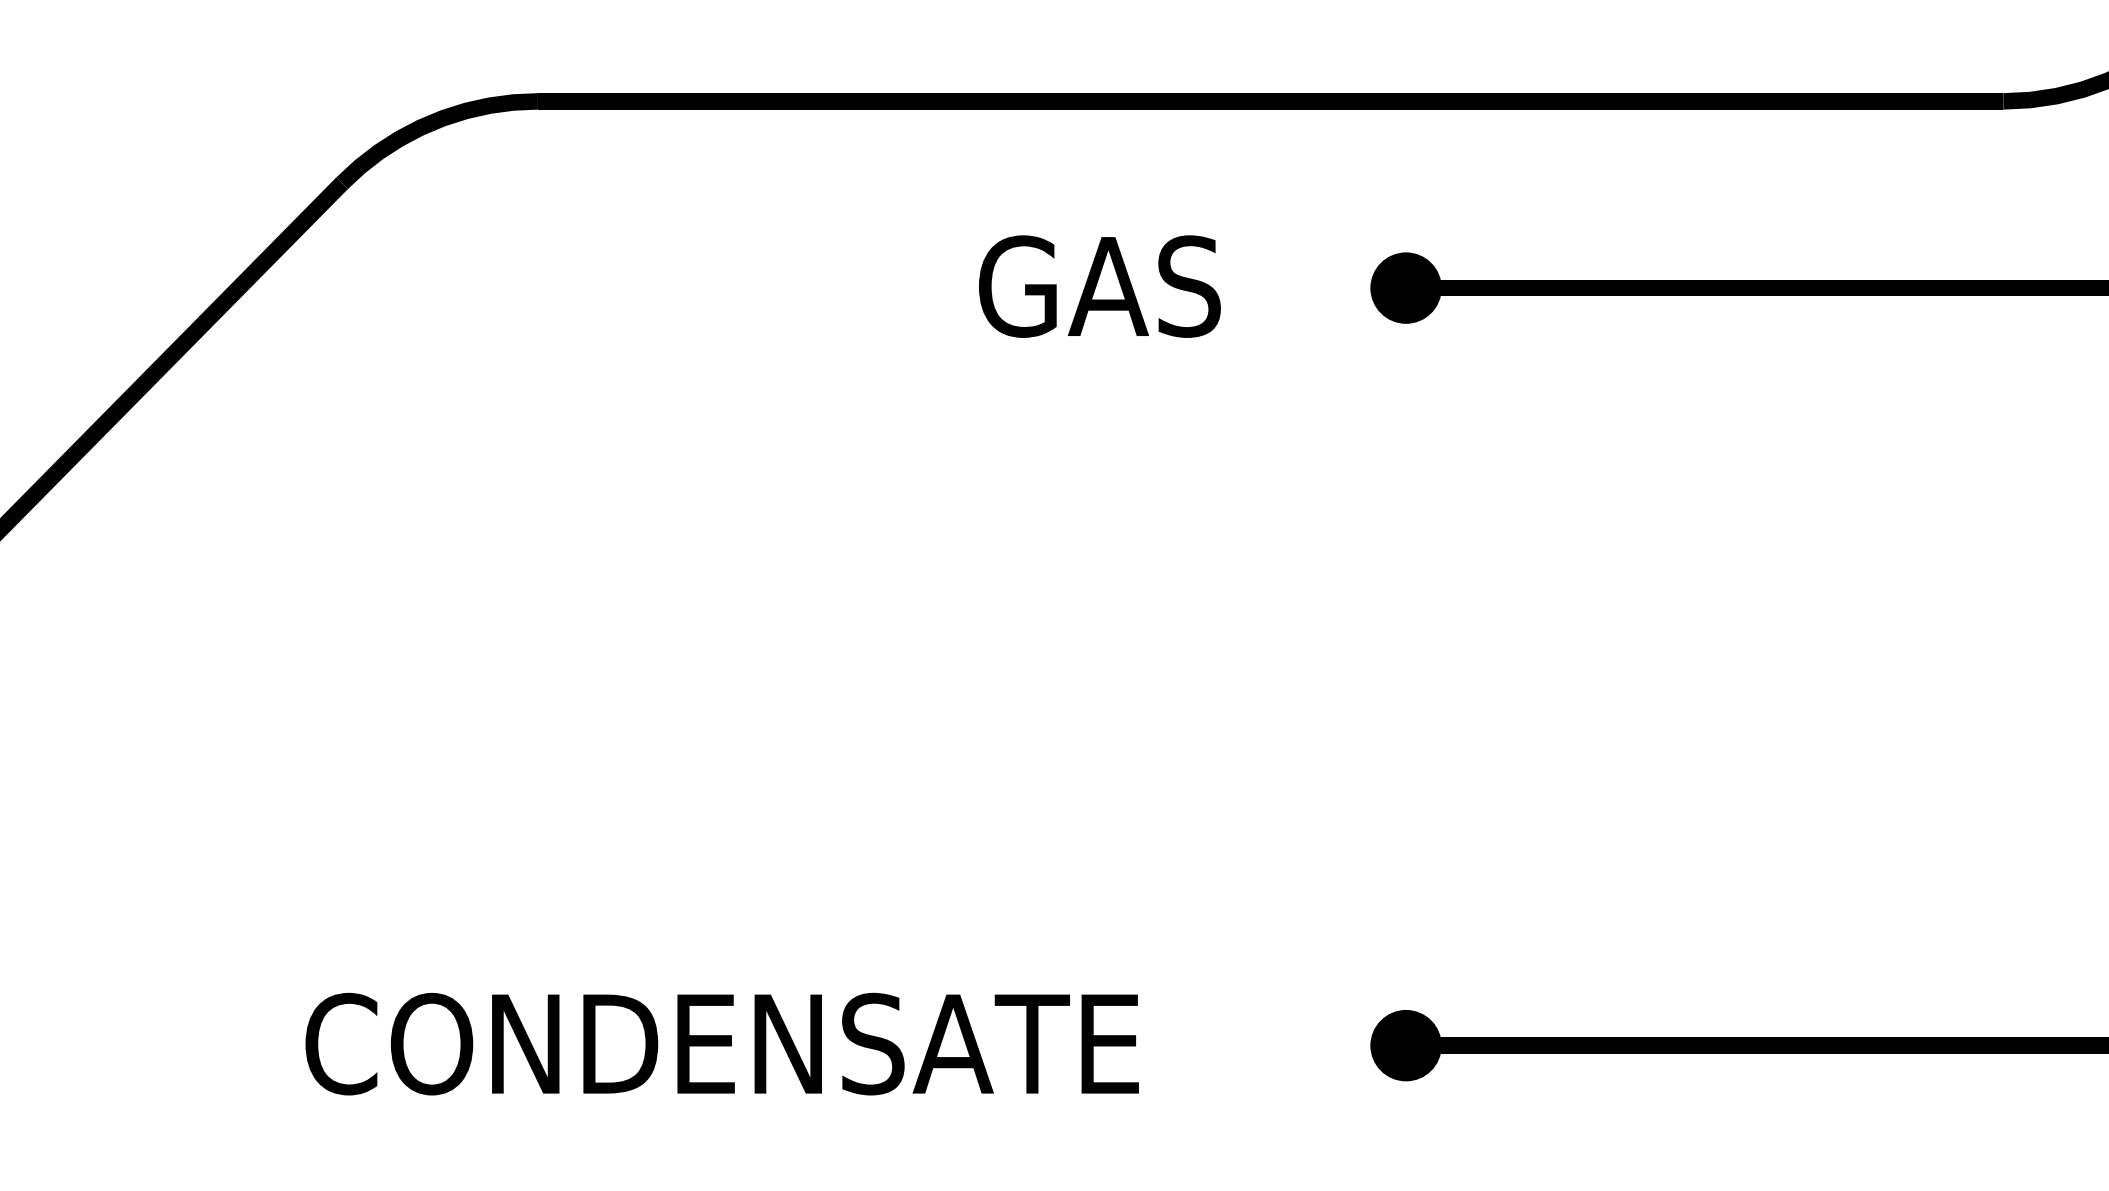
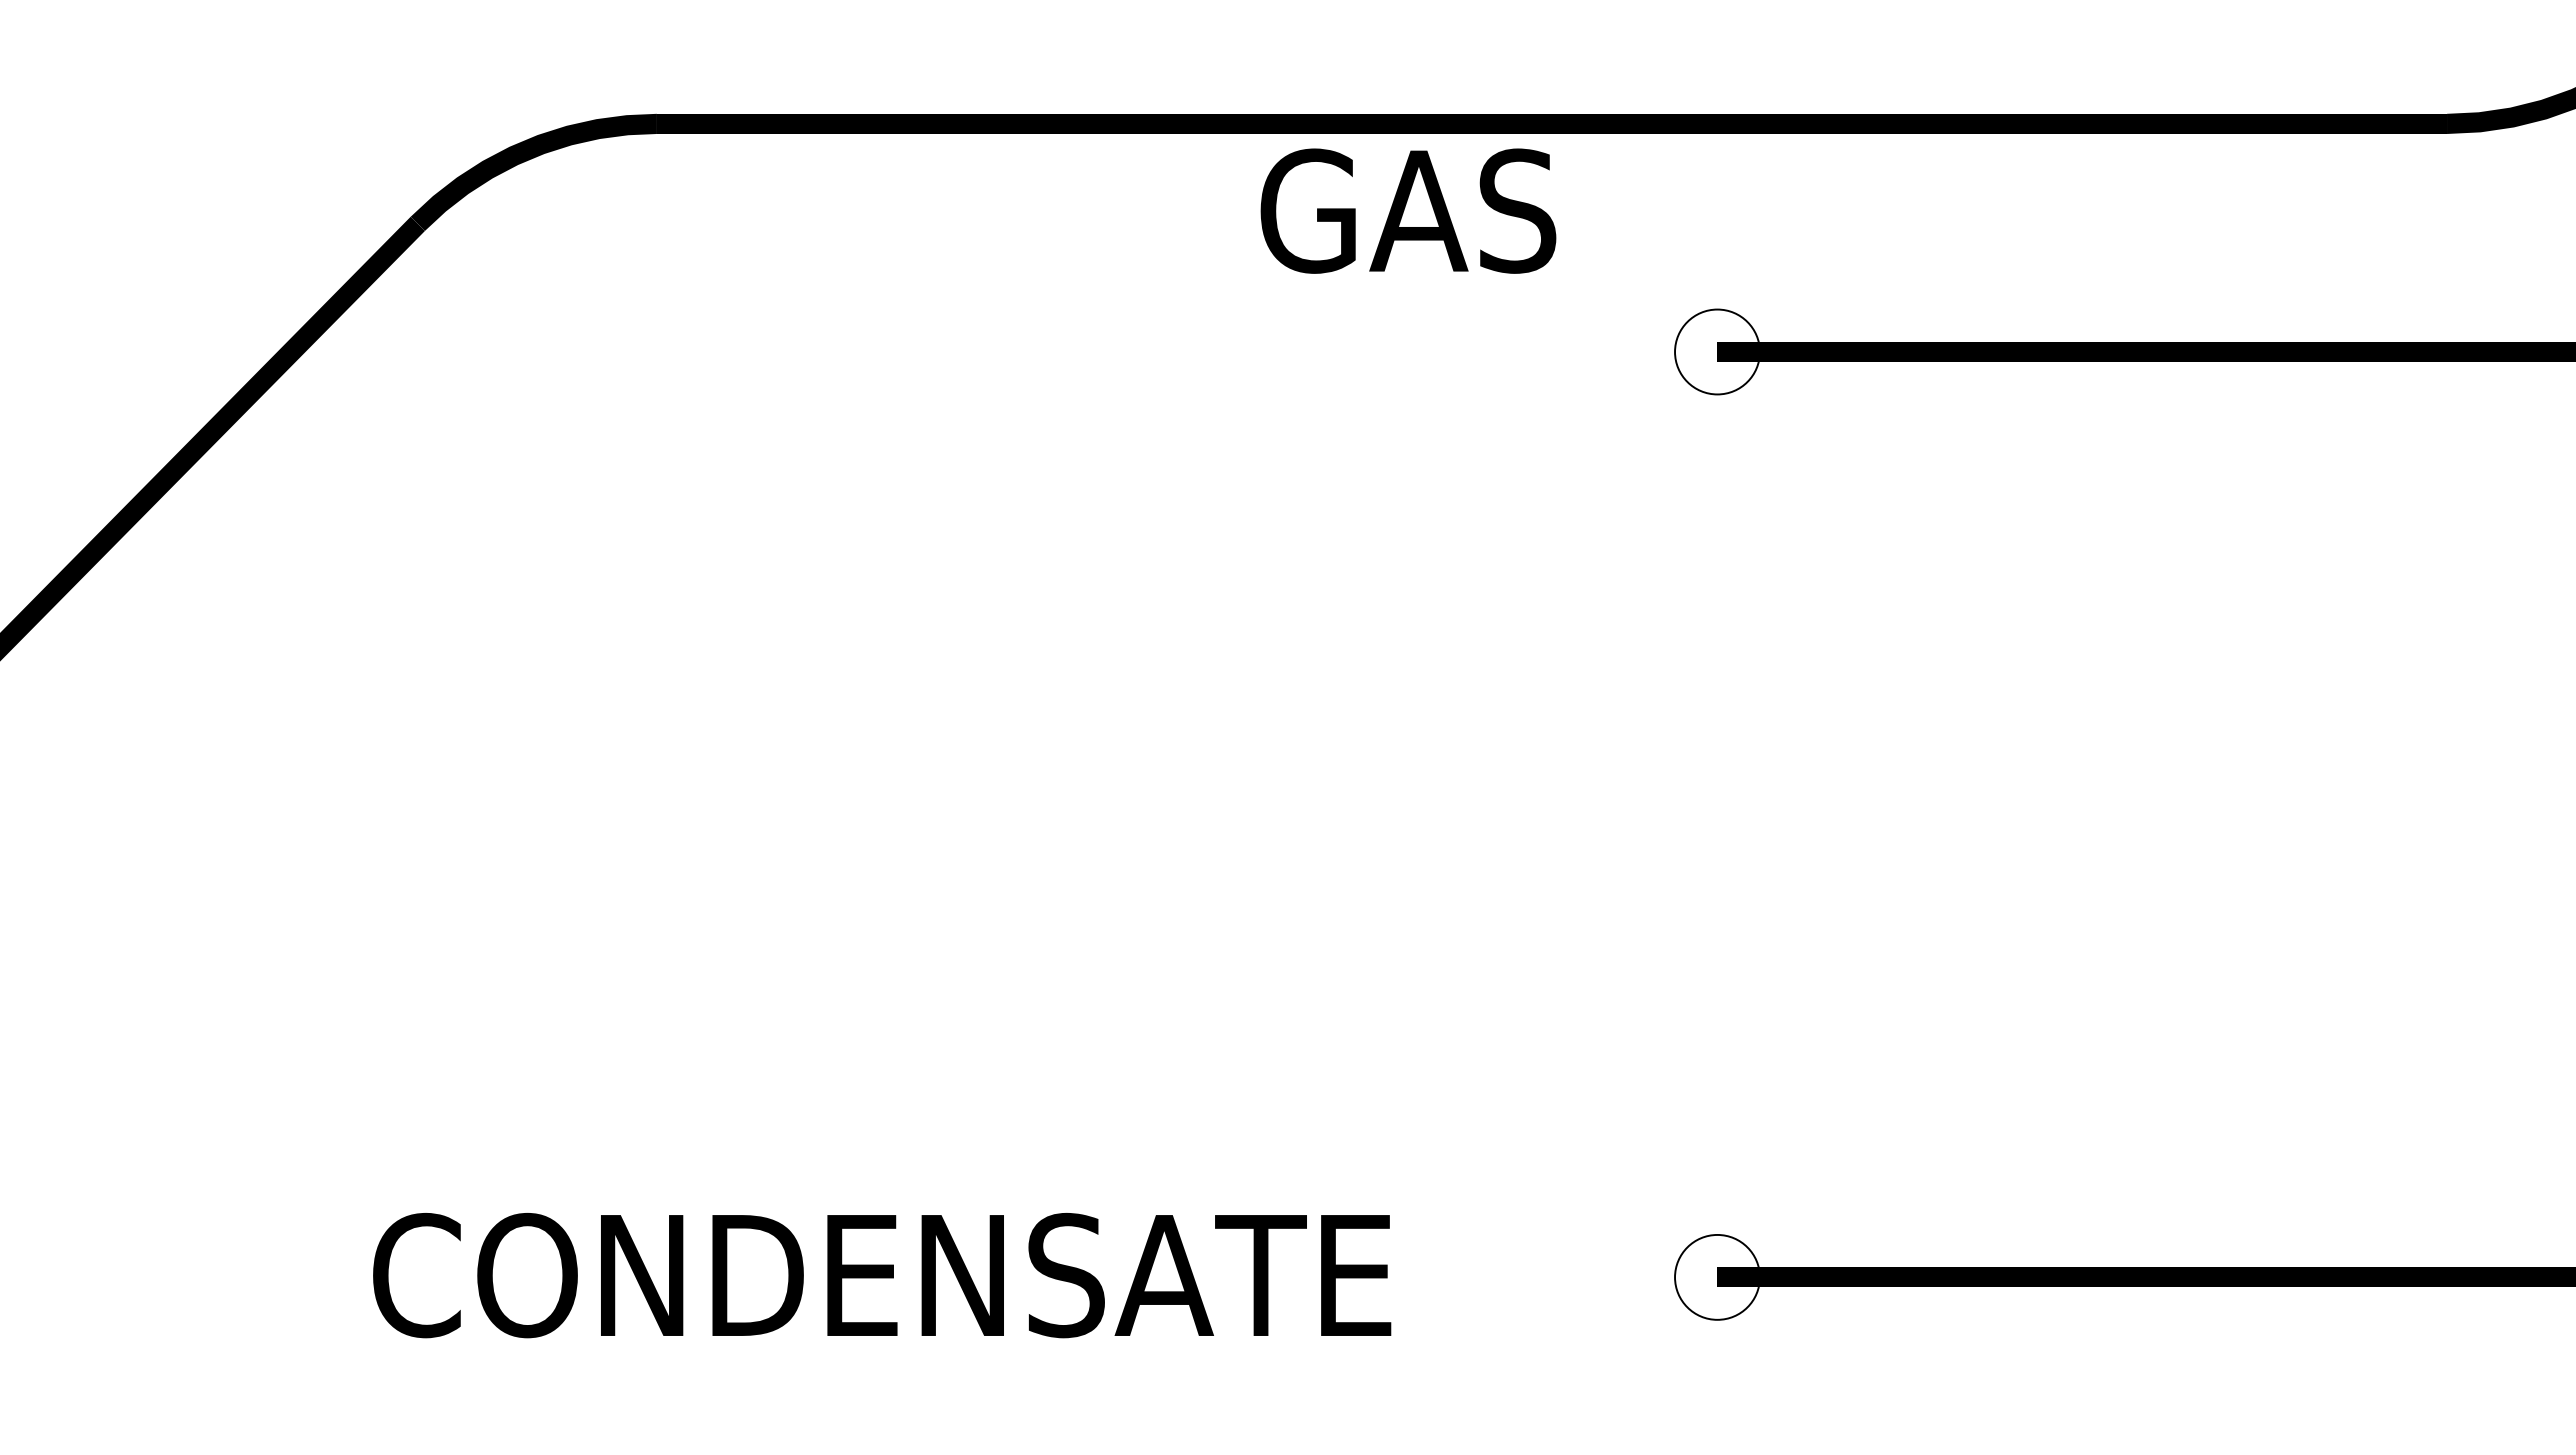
text: (1099, 286) -> (1408, 210), moved
fill: (1405, 287) -> (1716, 351), removed
fill: (1405, 1044) -> (1716, 1276), removed

